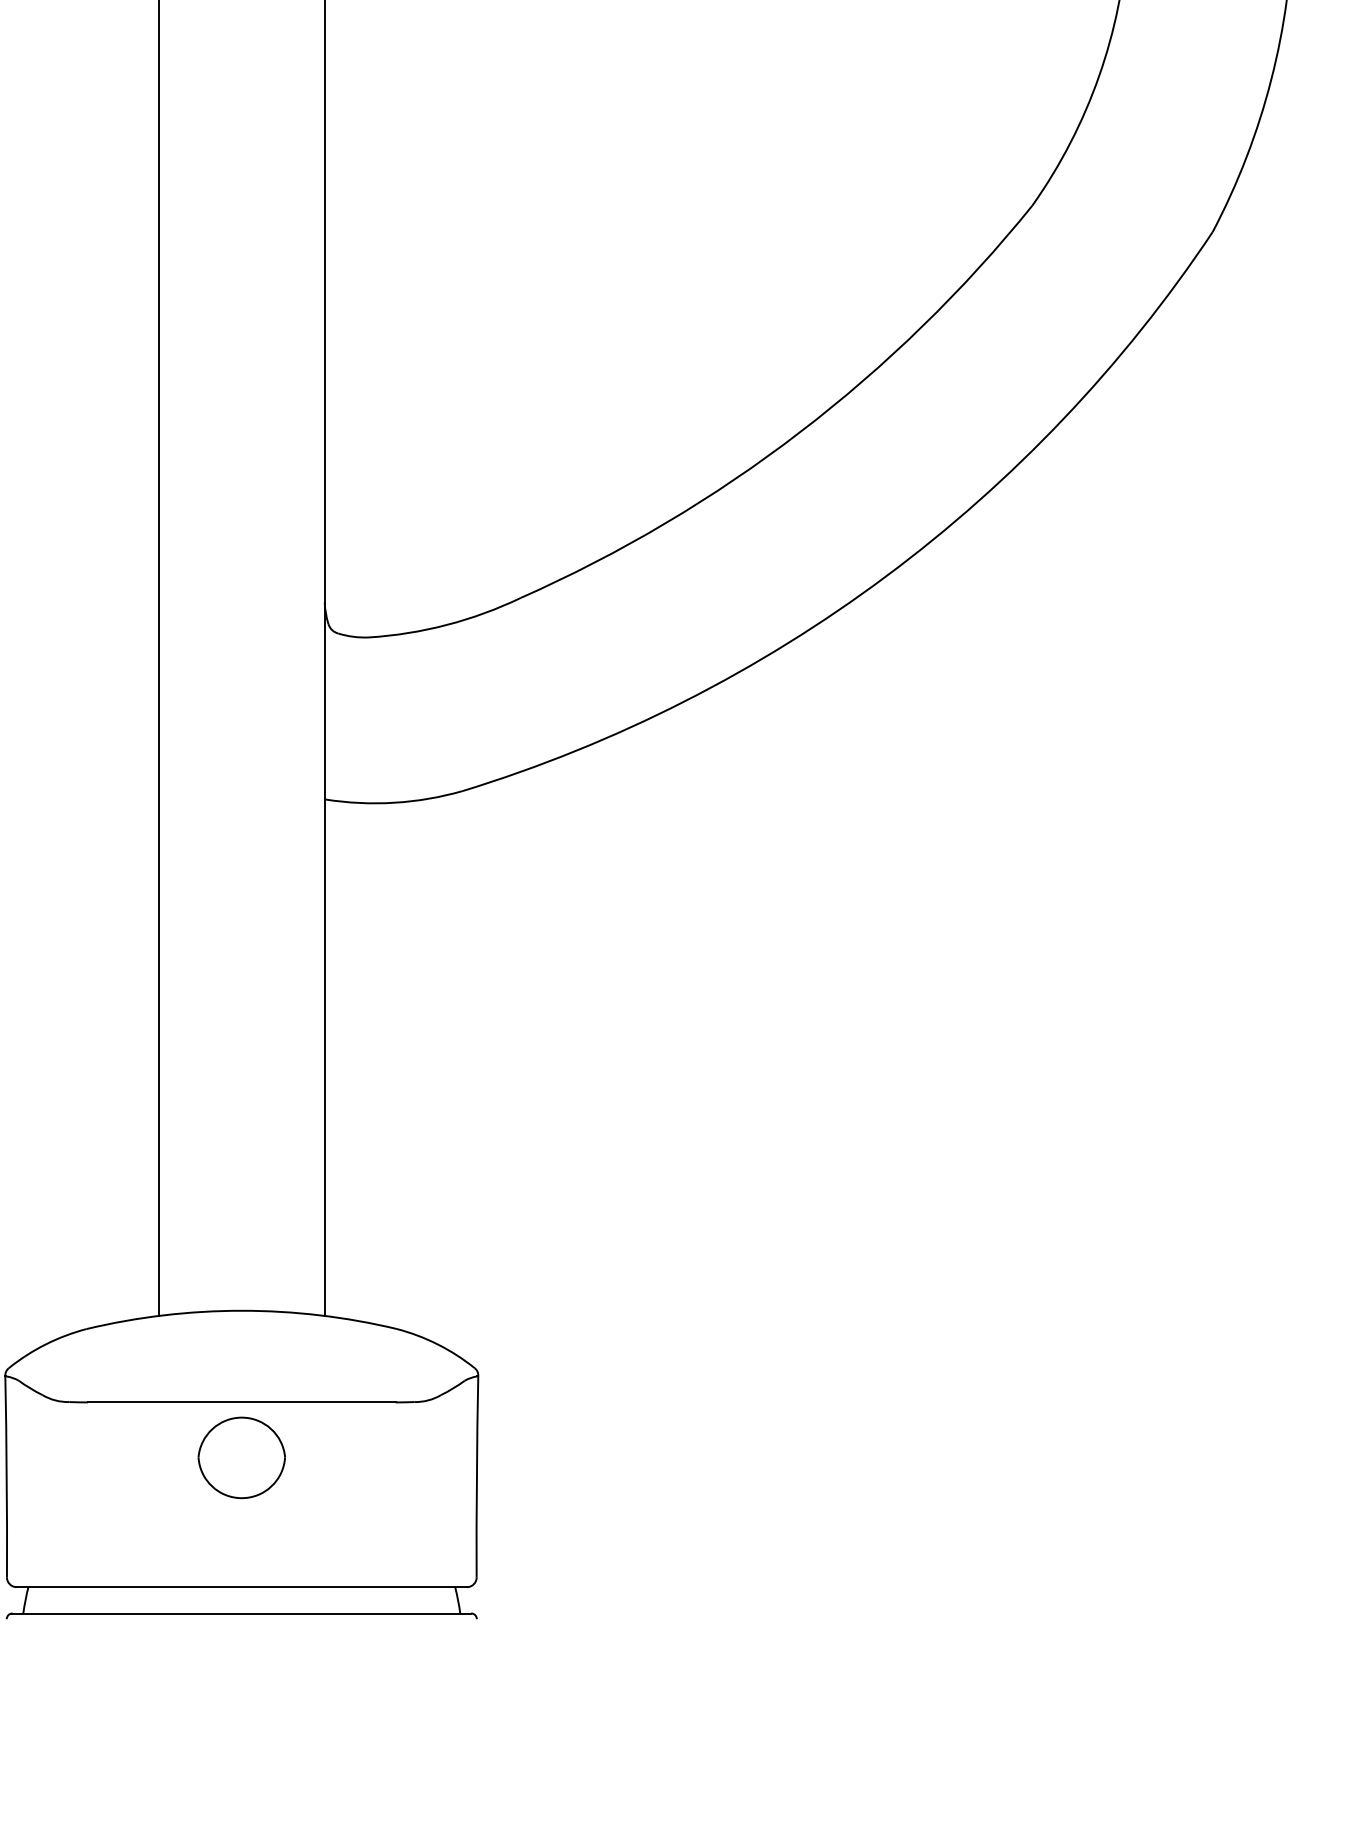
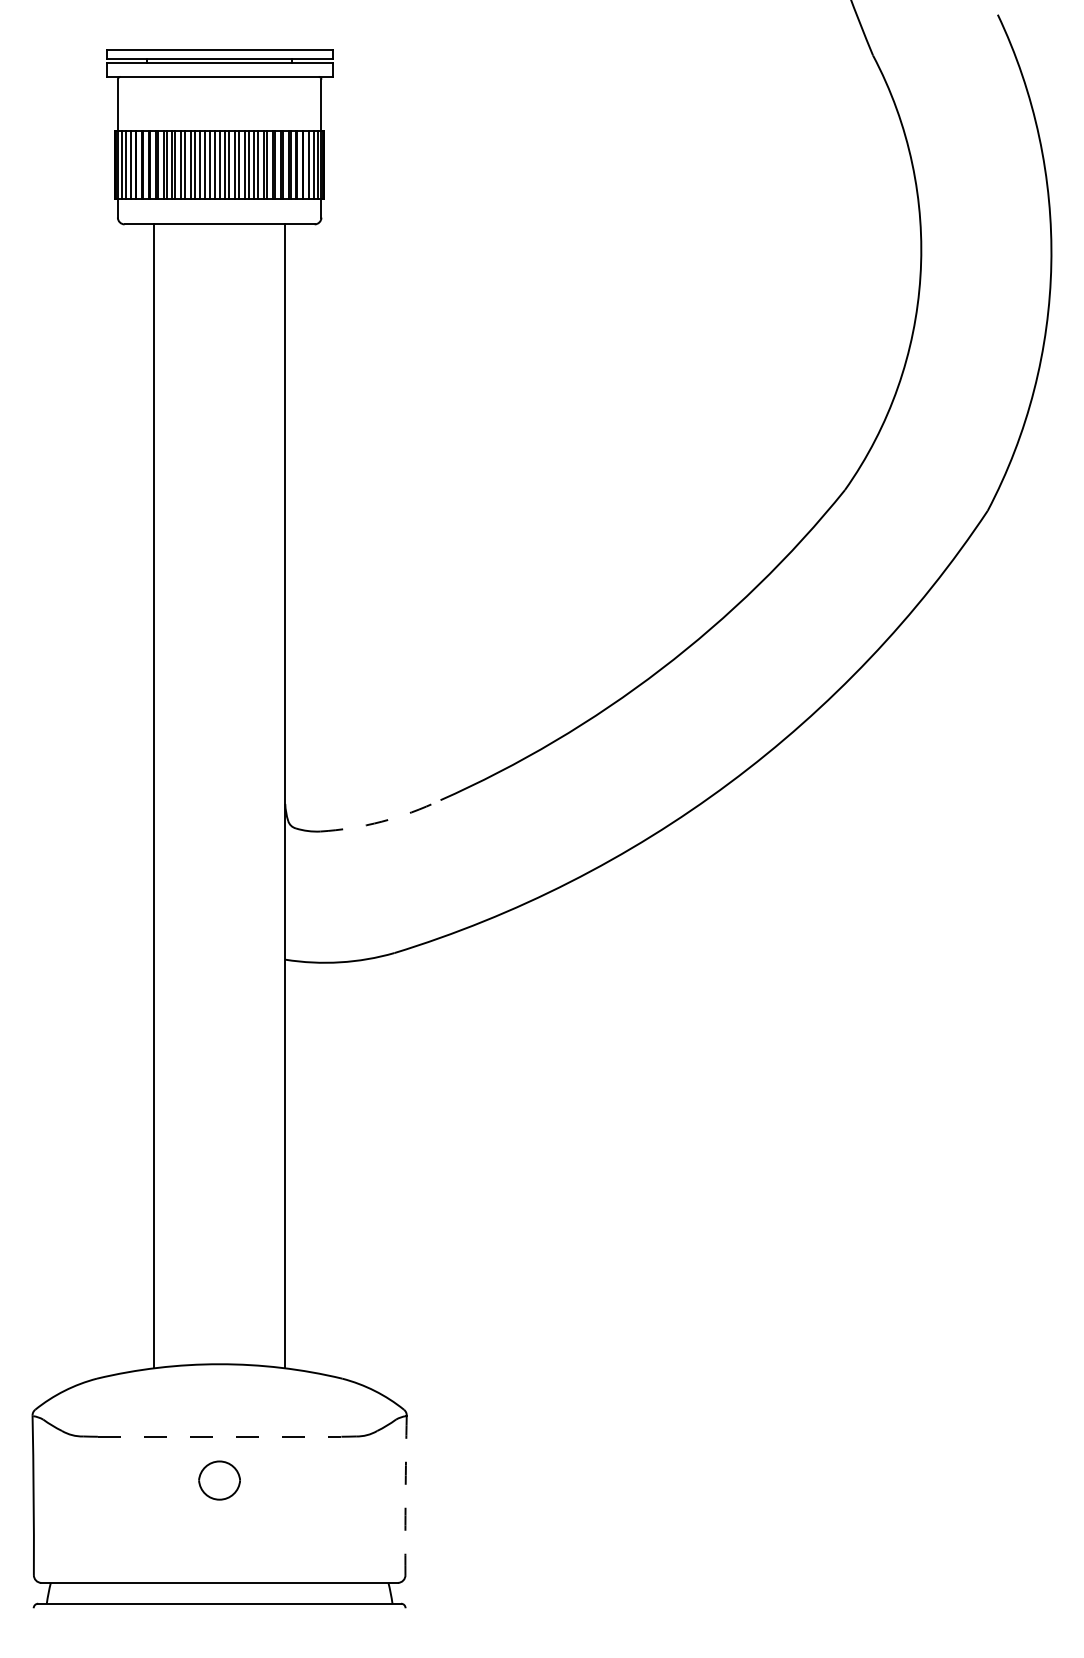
arc: (446, 624) -> (381, 821), solid -> dashed
line: (241, 1402) -> (219, 1436), solid -> dashed
part: (241, 1457) -> (219, 1480), size x0.6
arc: (476, 1476) -> (405, 1495), solid -> dashed

